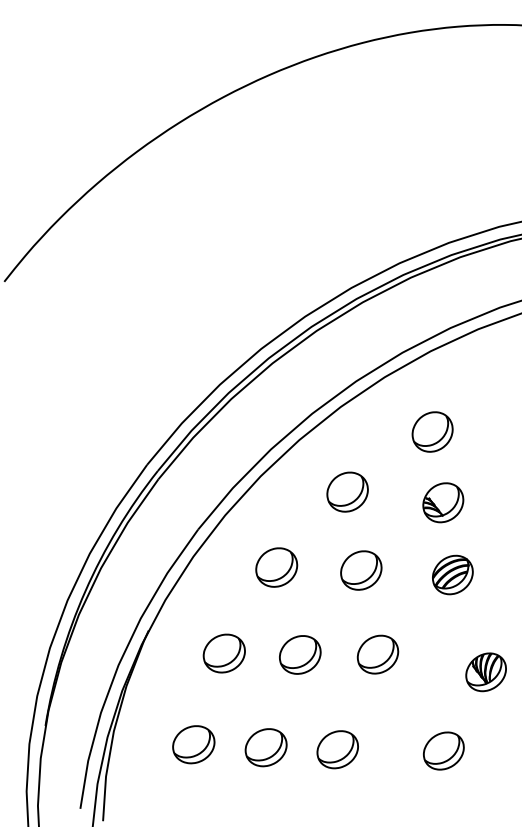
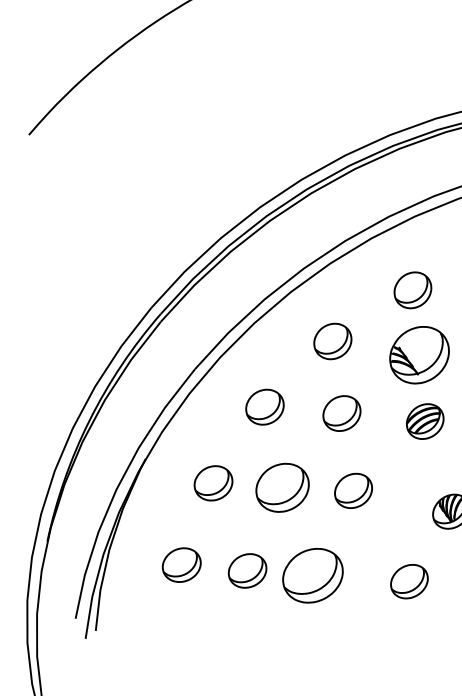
part: (443, 502) -> (419, 355), size x1.6
part: (300, 654) -> (282, 487), size x1.4
part: (337, 749) -> (312, 575), size x1.6

